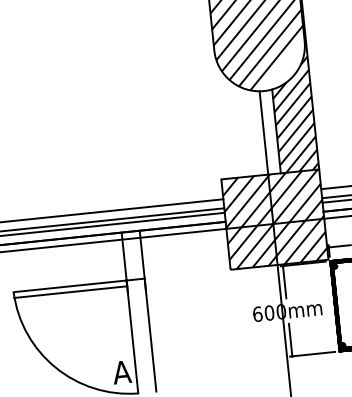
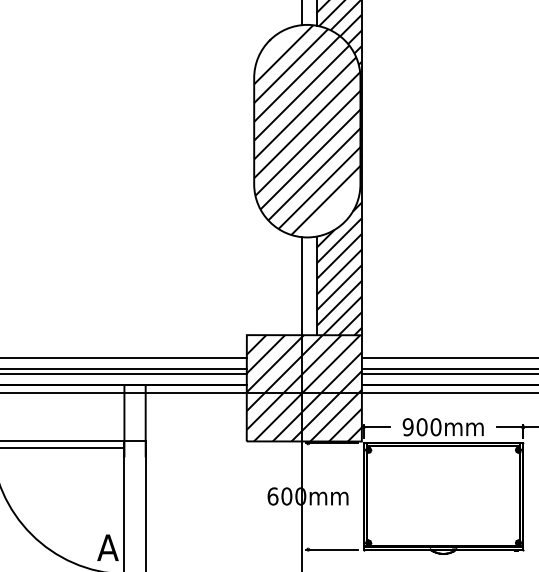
line: (284, 282) -> (308, 462), removed
line: (290, 340) -> (308, 530), removed

